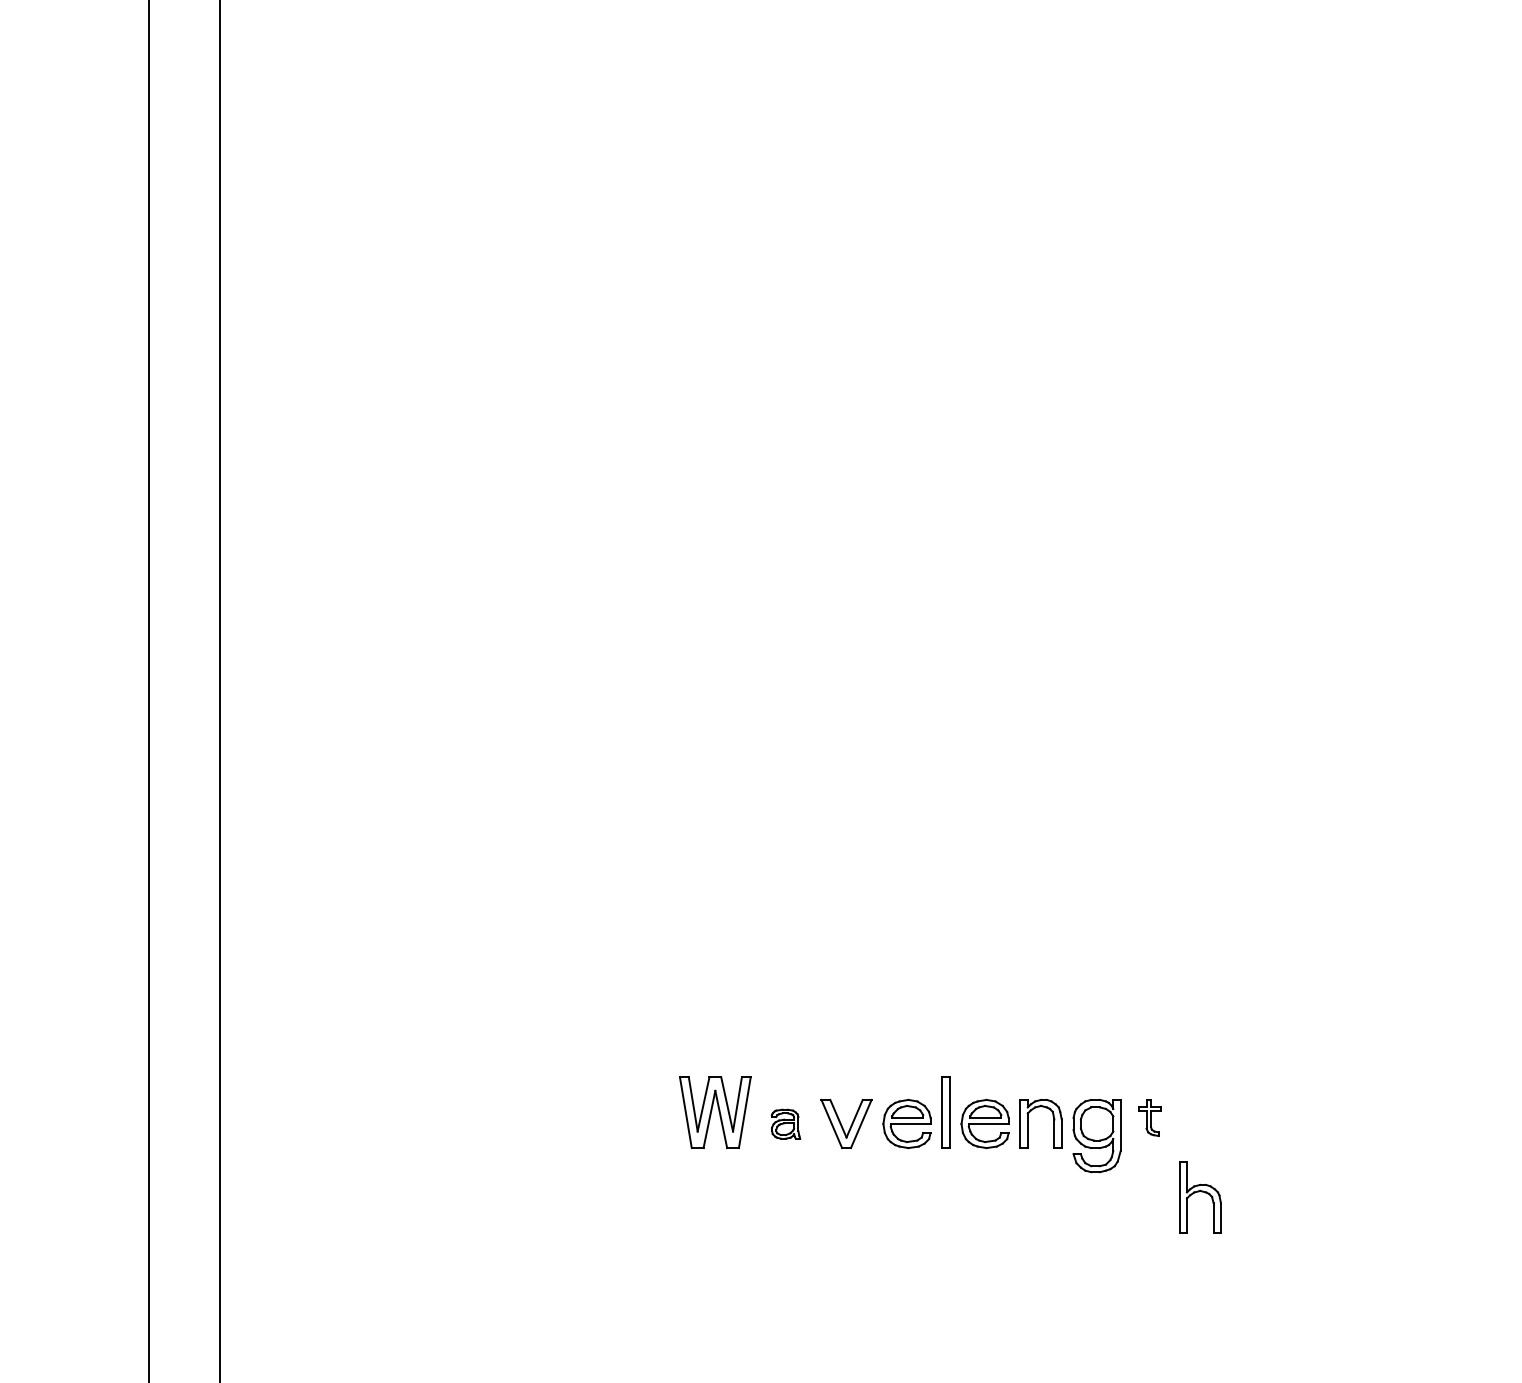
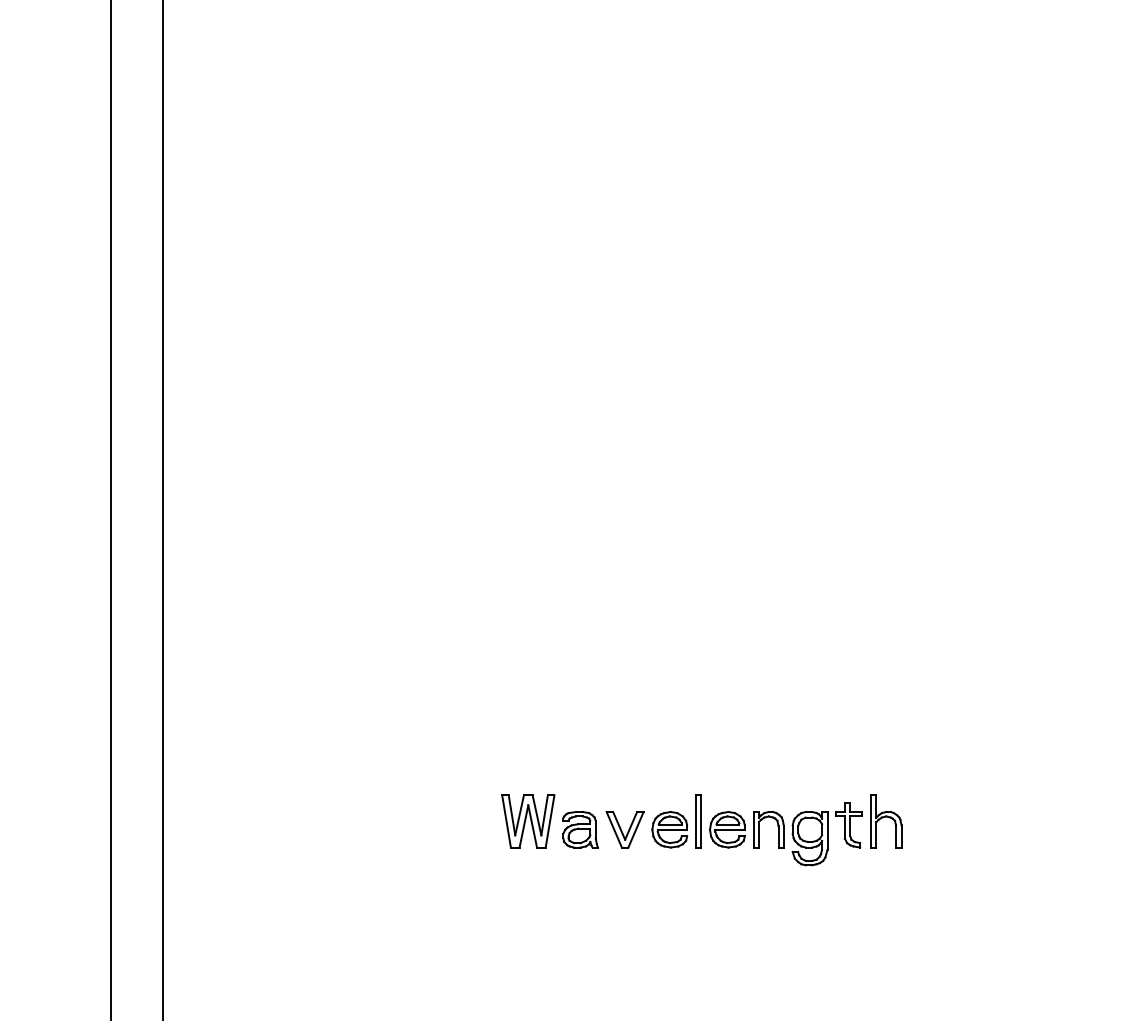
part: (1149, 1117) -> (848, 824), size x1.67
part: (785, 1124) -> (580, 830), size x1.67
part: (1200, 1197) -> (886, 821), moved

